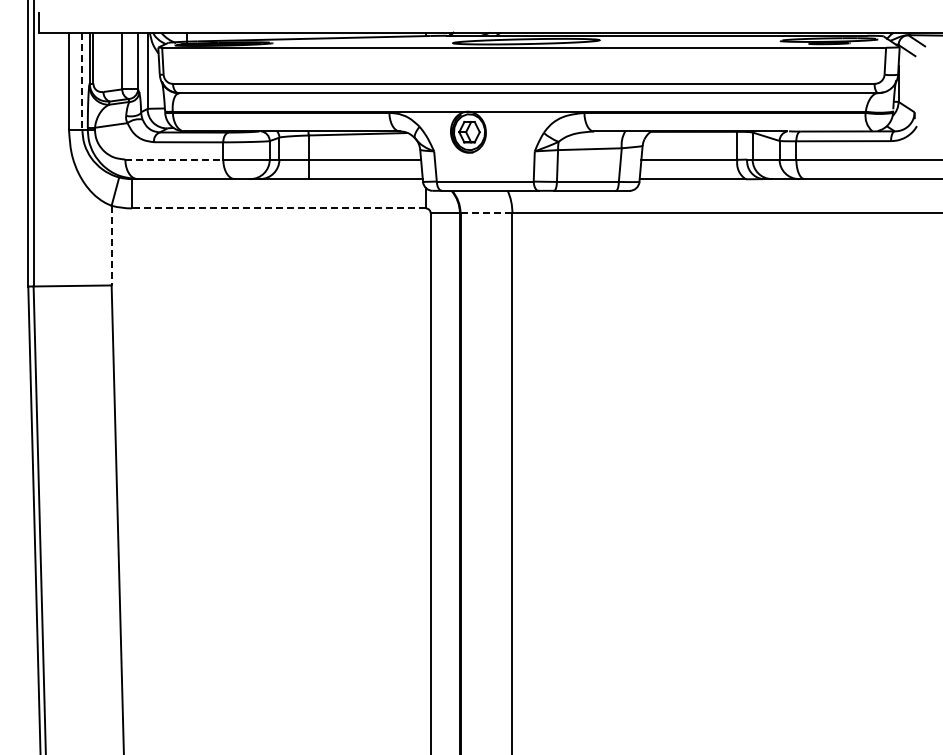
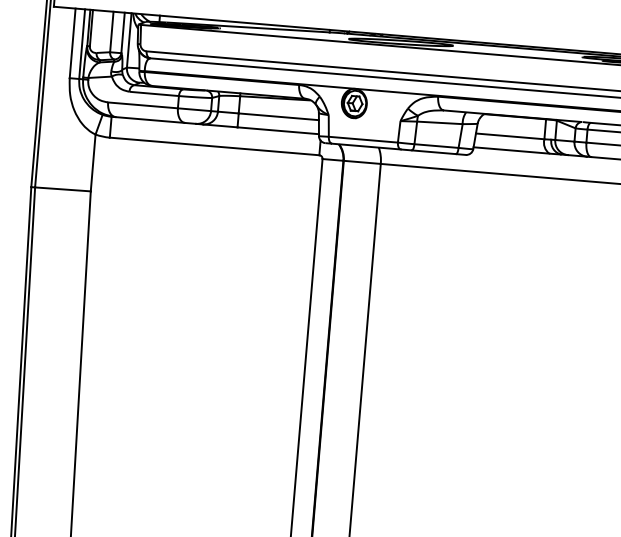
line: (82, 81) -> (82, 44), dashed -> solid
line: (174, 159) -> (143, 105), dashed -> solid
line: (278, 208) -> (214, 146), dashed -> solid
line: (486, 213) -> (362, 162), dashed -> solid
line: (111, 245) -> (93, 162), dashed -> solid

